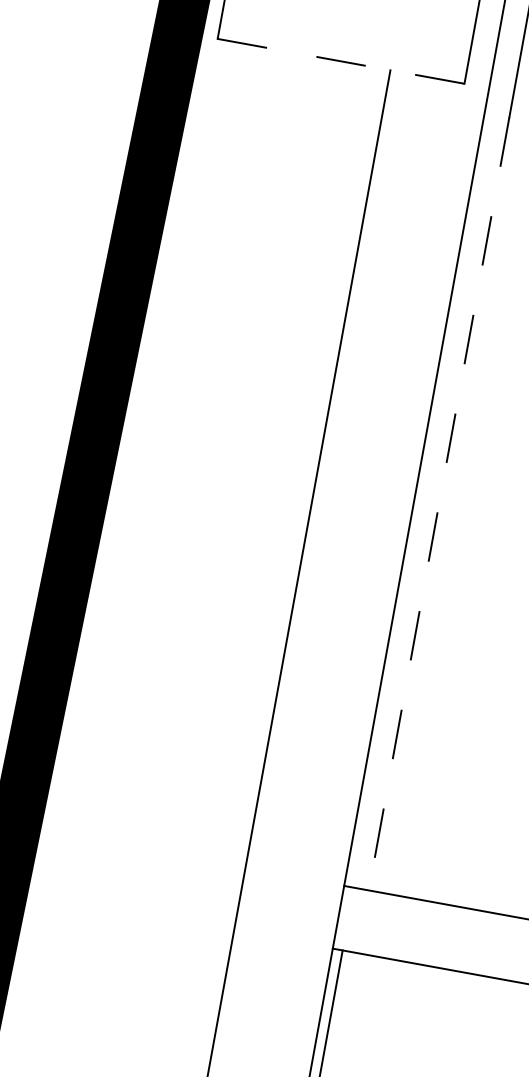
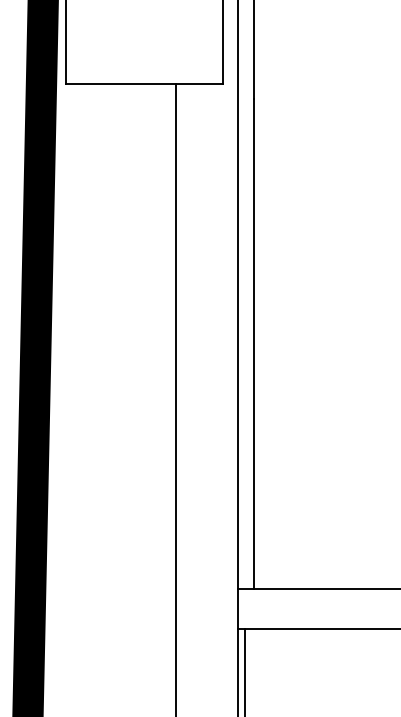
line: (342, 61) -> (145, 83), dashed -> solid
line: (439, 504) -> (254, 344), dashed -> solid

